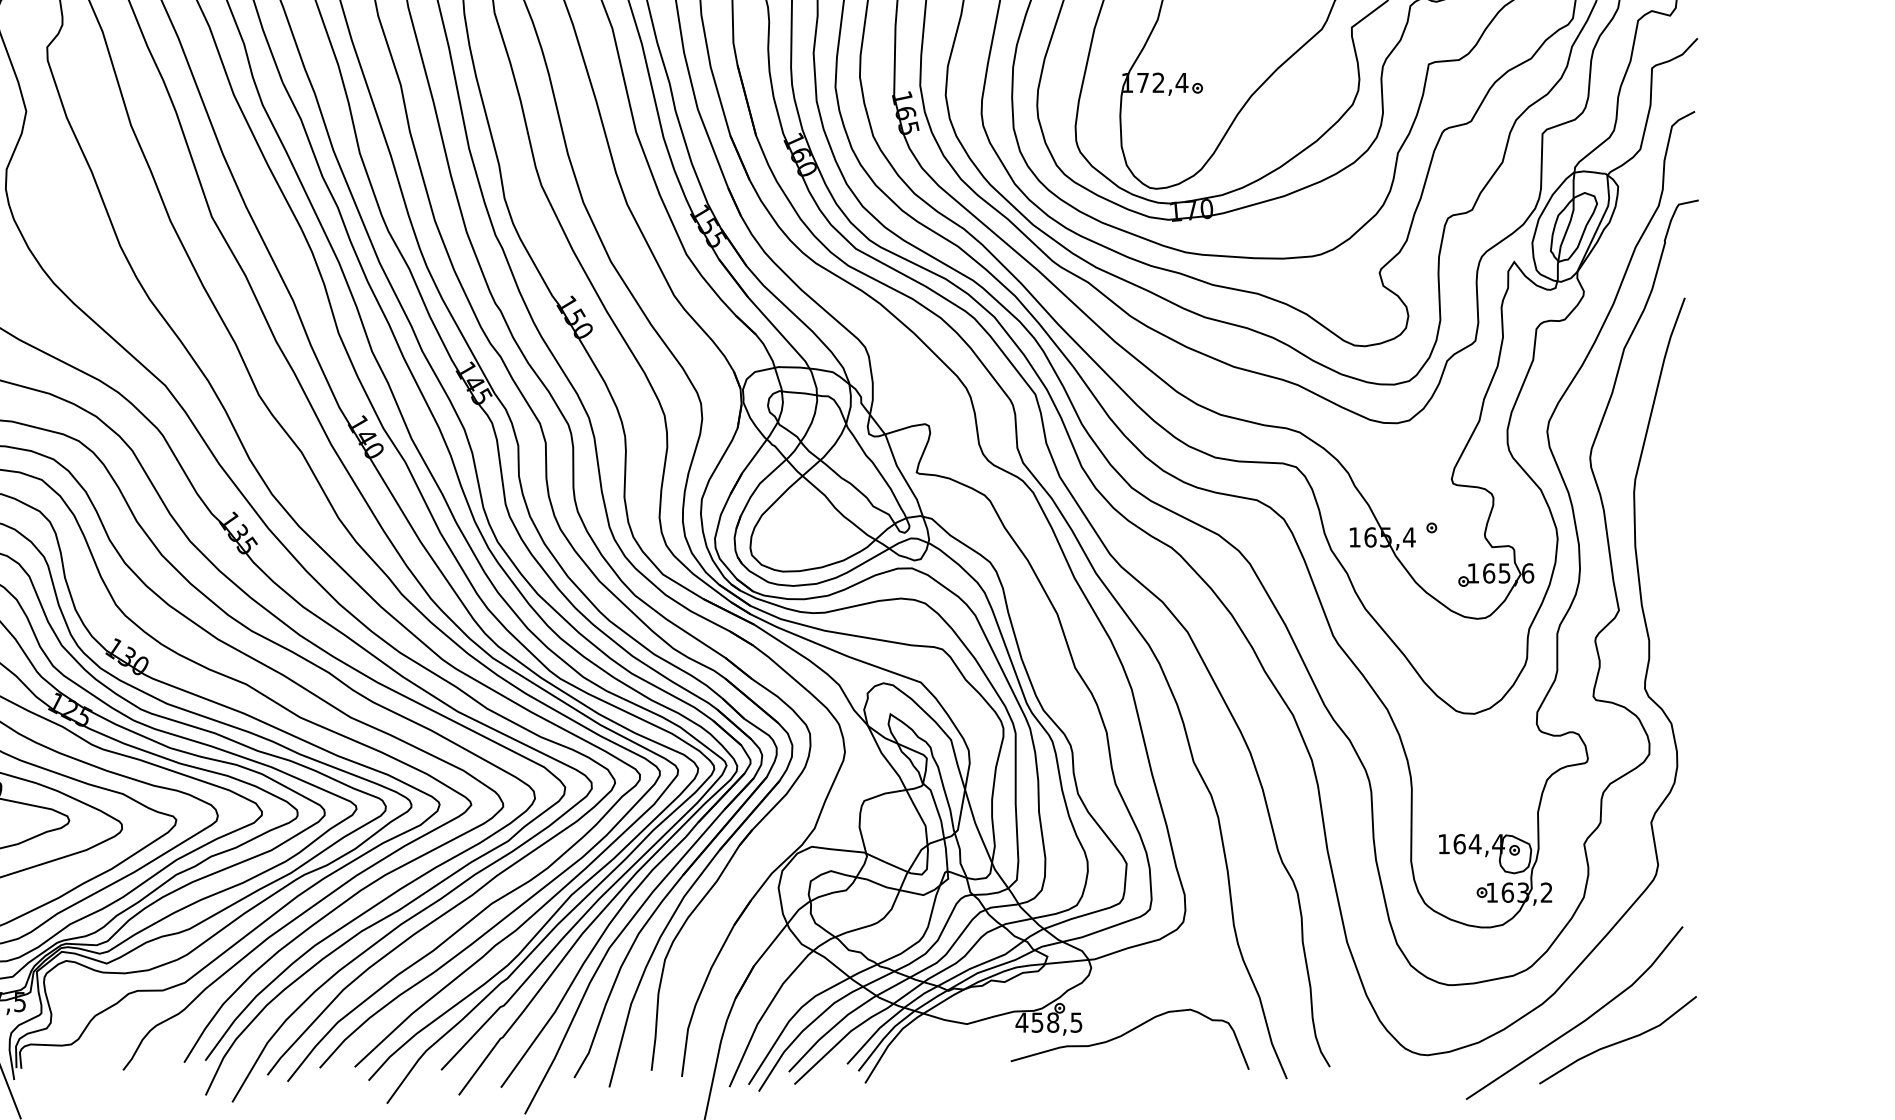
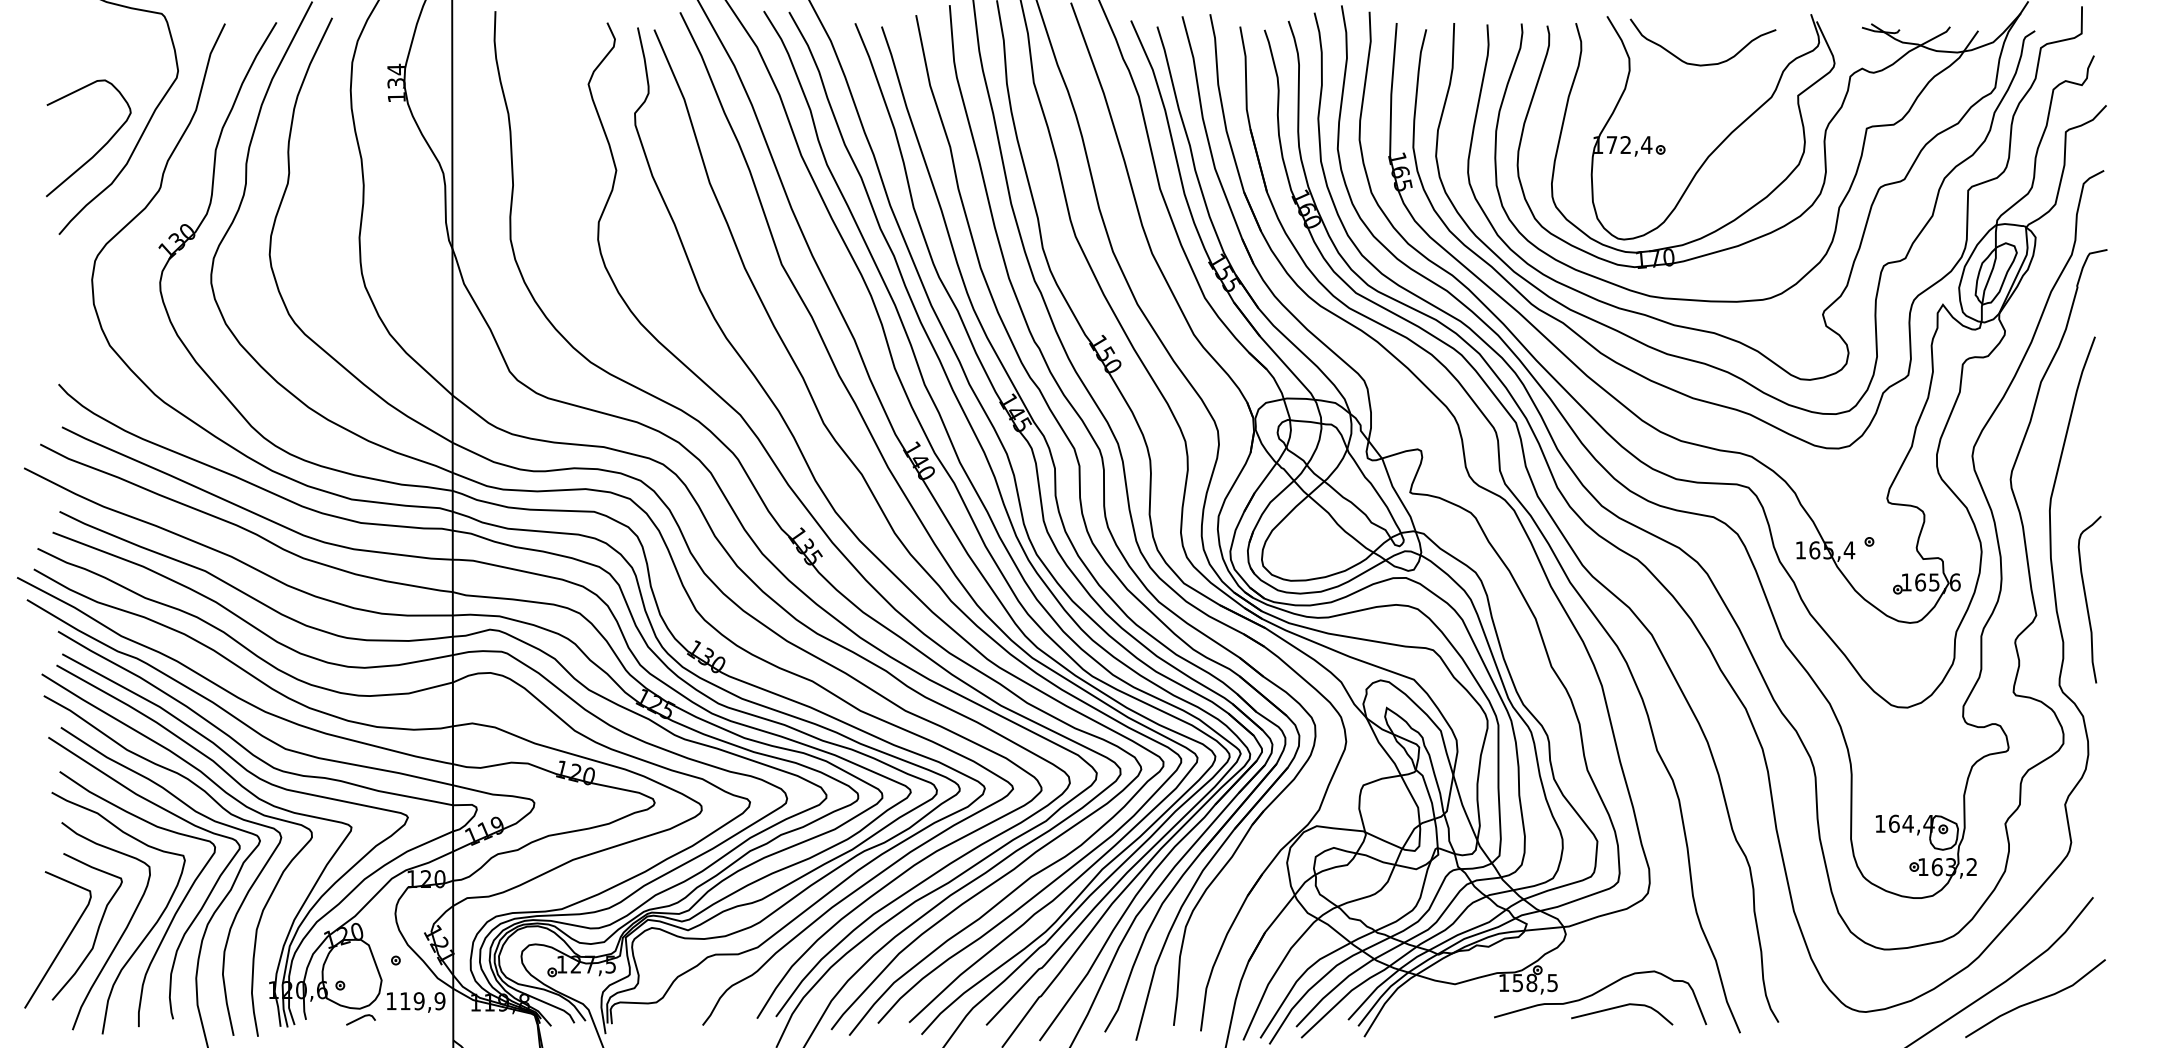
curve: (1676, 594) -> (2087, 601), added
text: (1021, 1022) -> (1503, 982), 458,5 -> 158,5
curve: (1153, 1050) -> (1621, 1007), added

